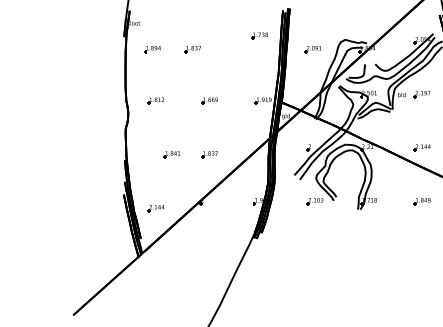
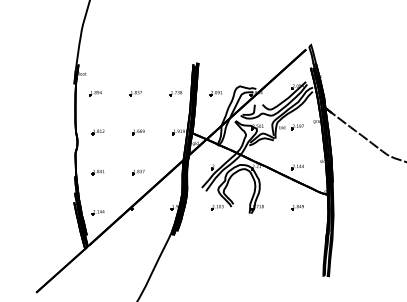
part: (259, 36) -> (175, 93), moved
part: (192, 49) -> (135, 93), moved
part: (171, 154) -> (97, 172), moved

